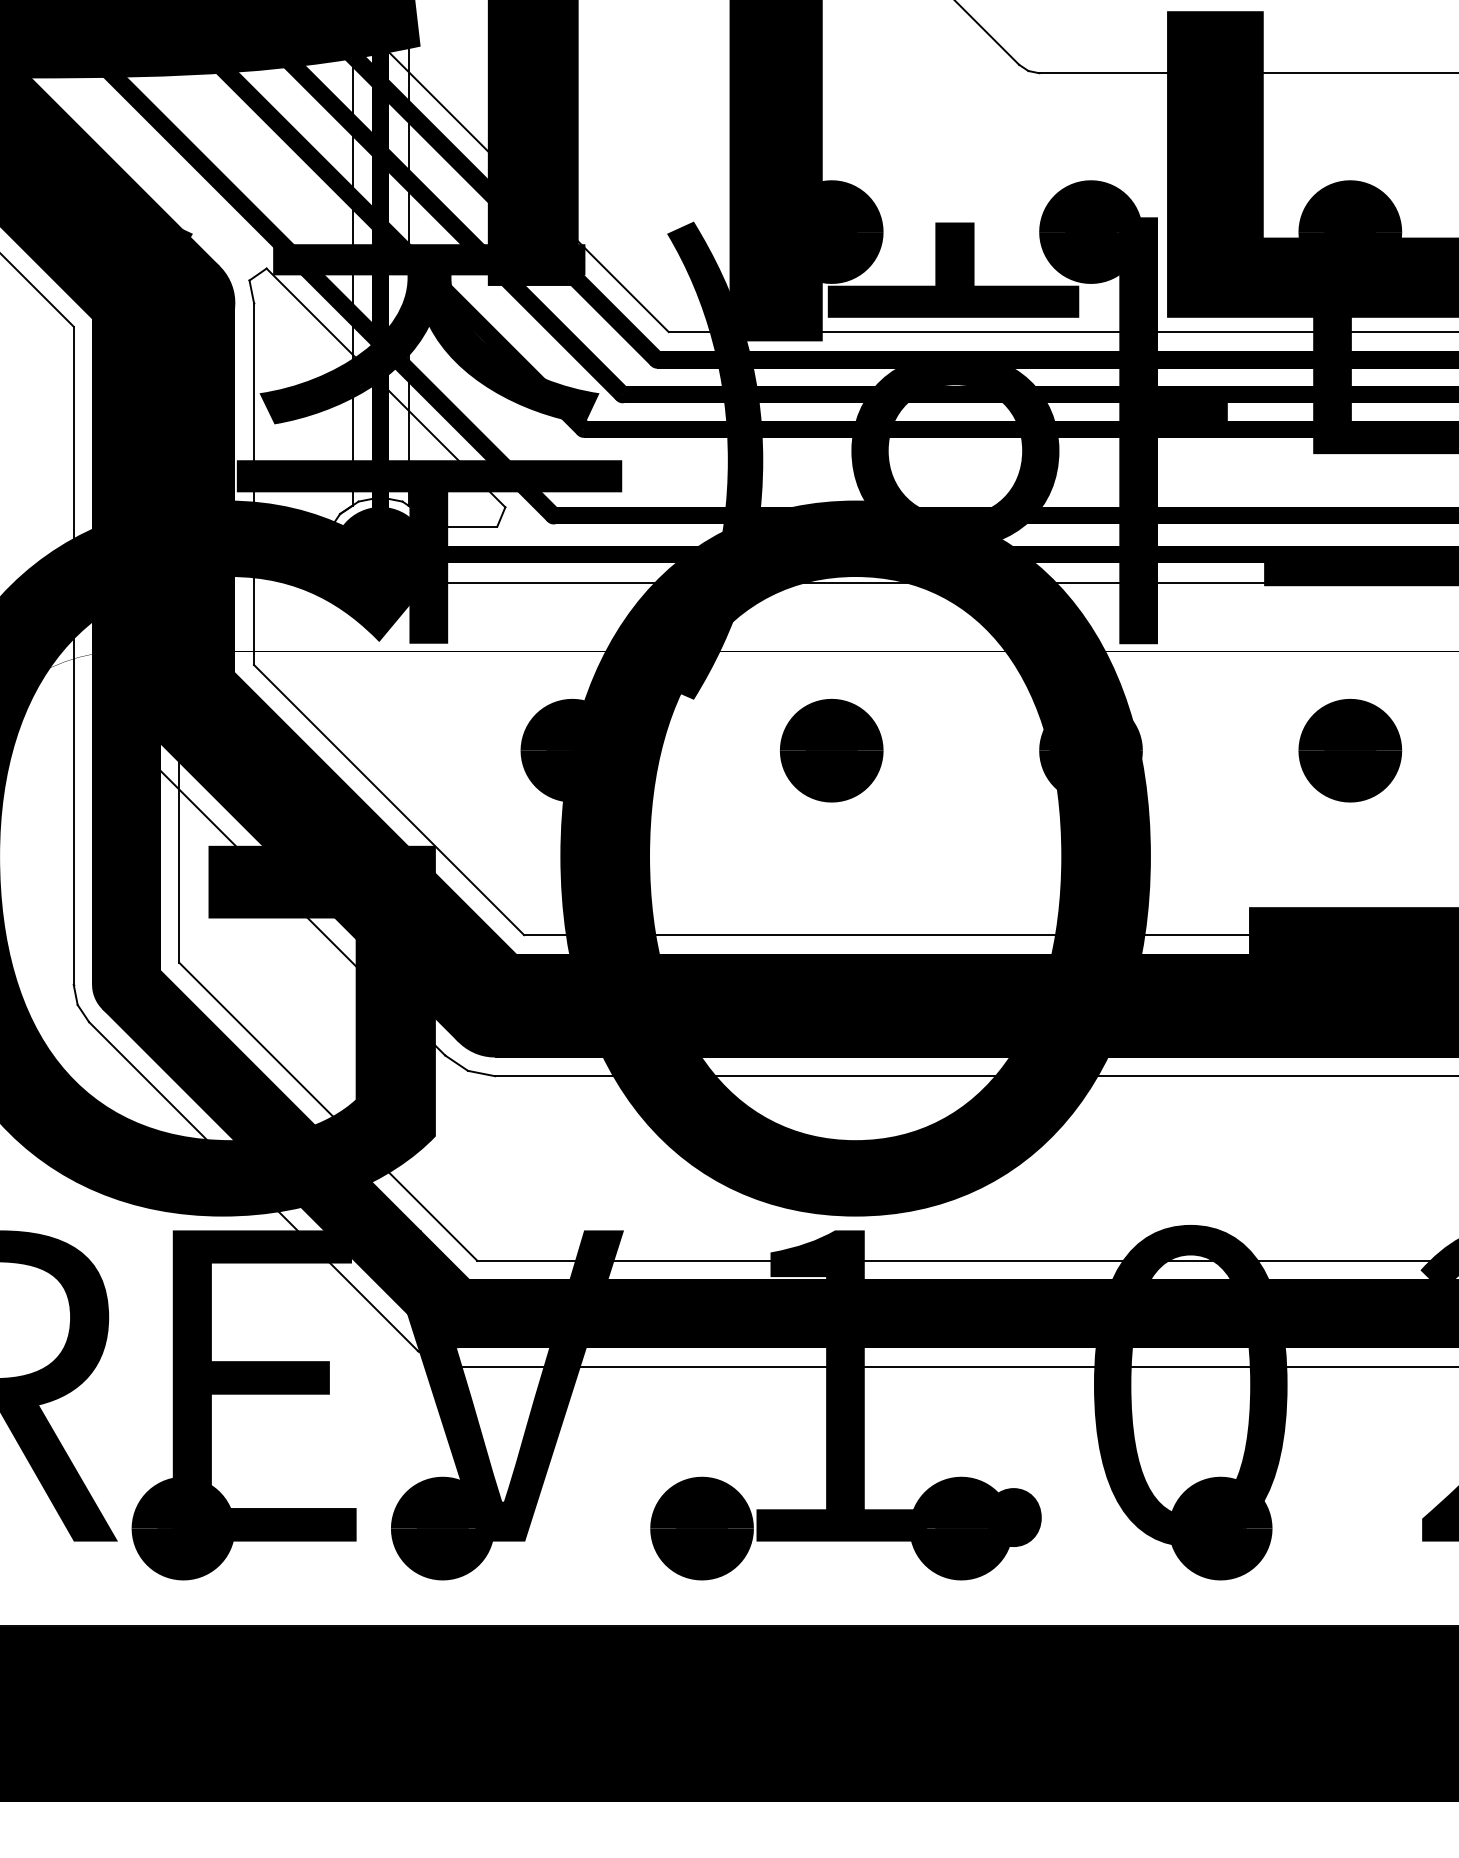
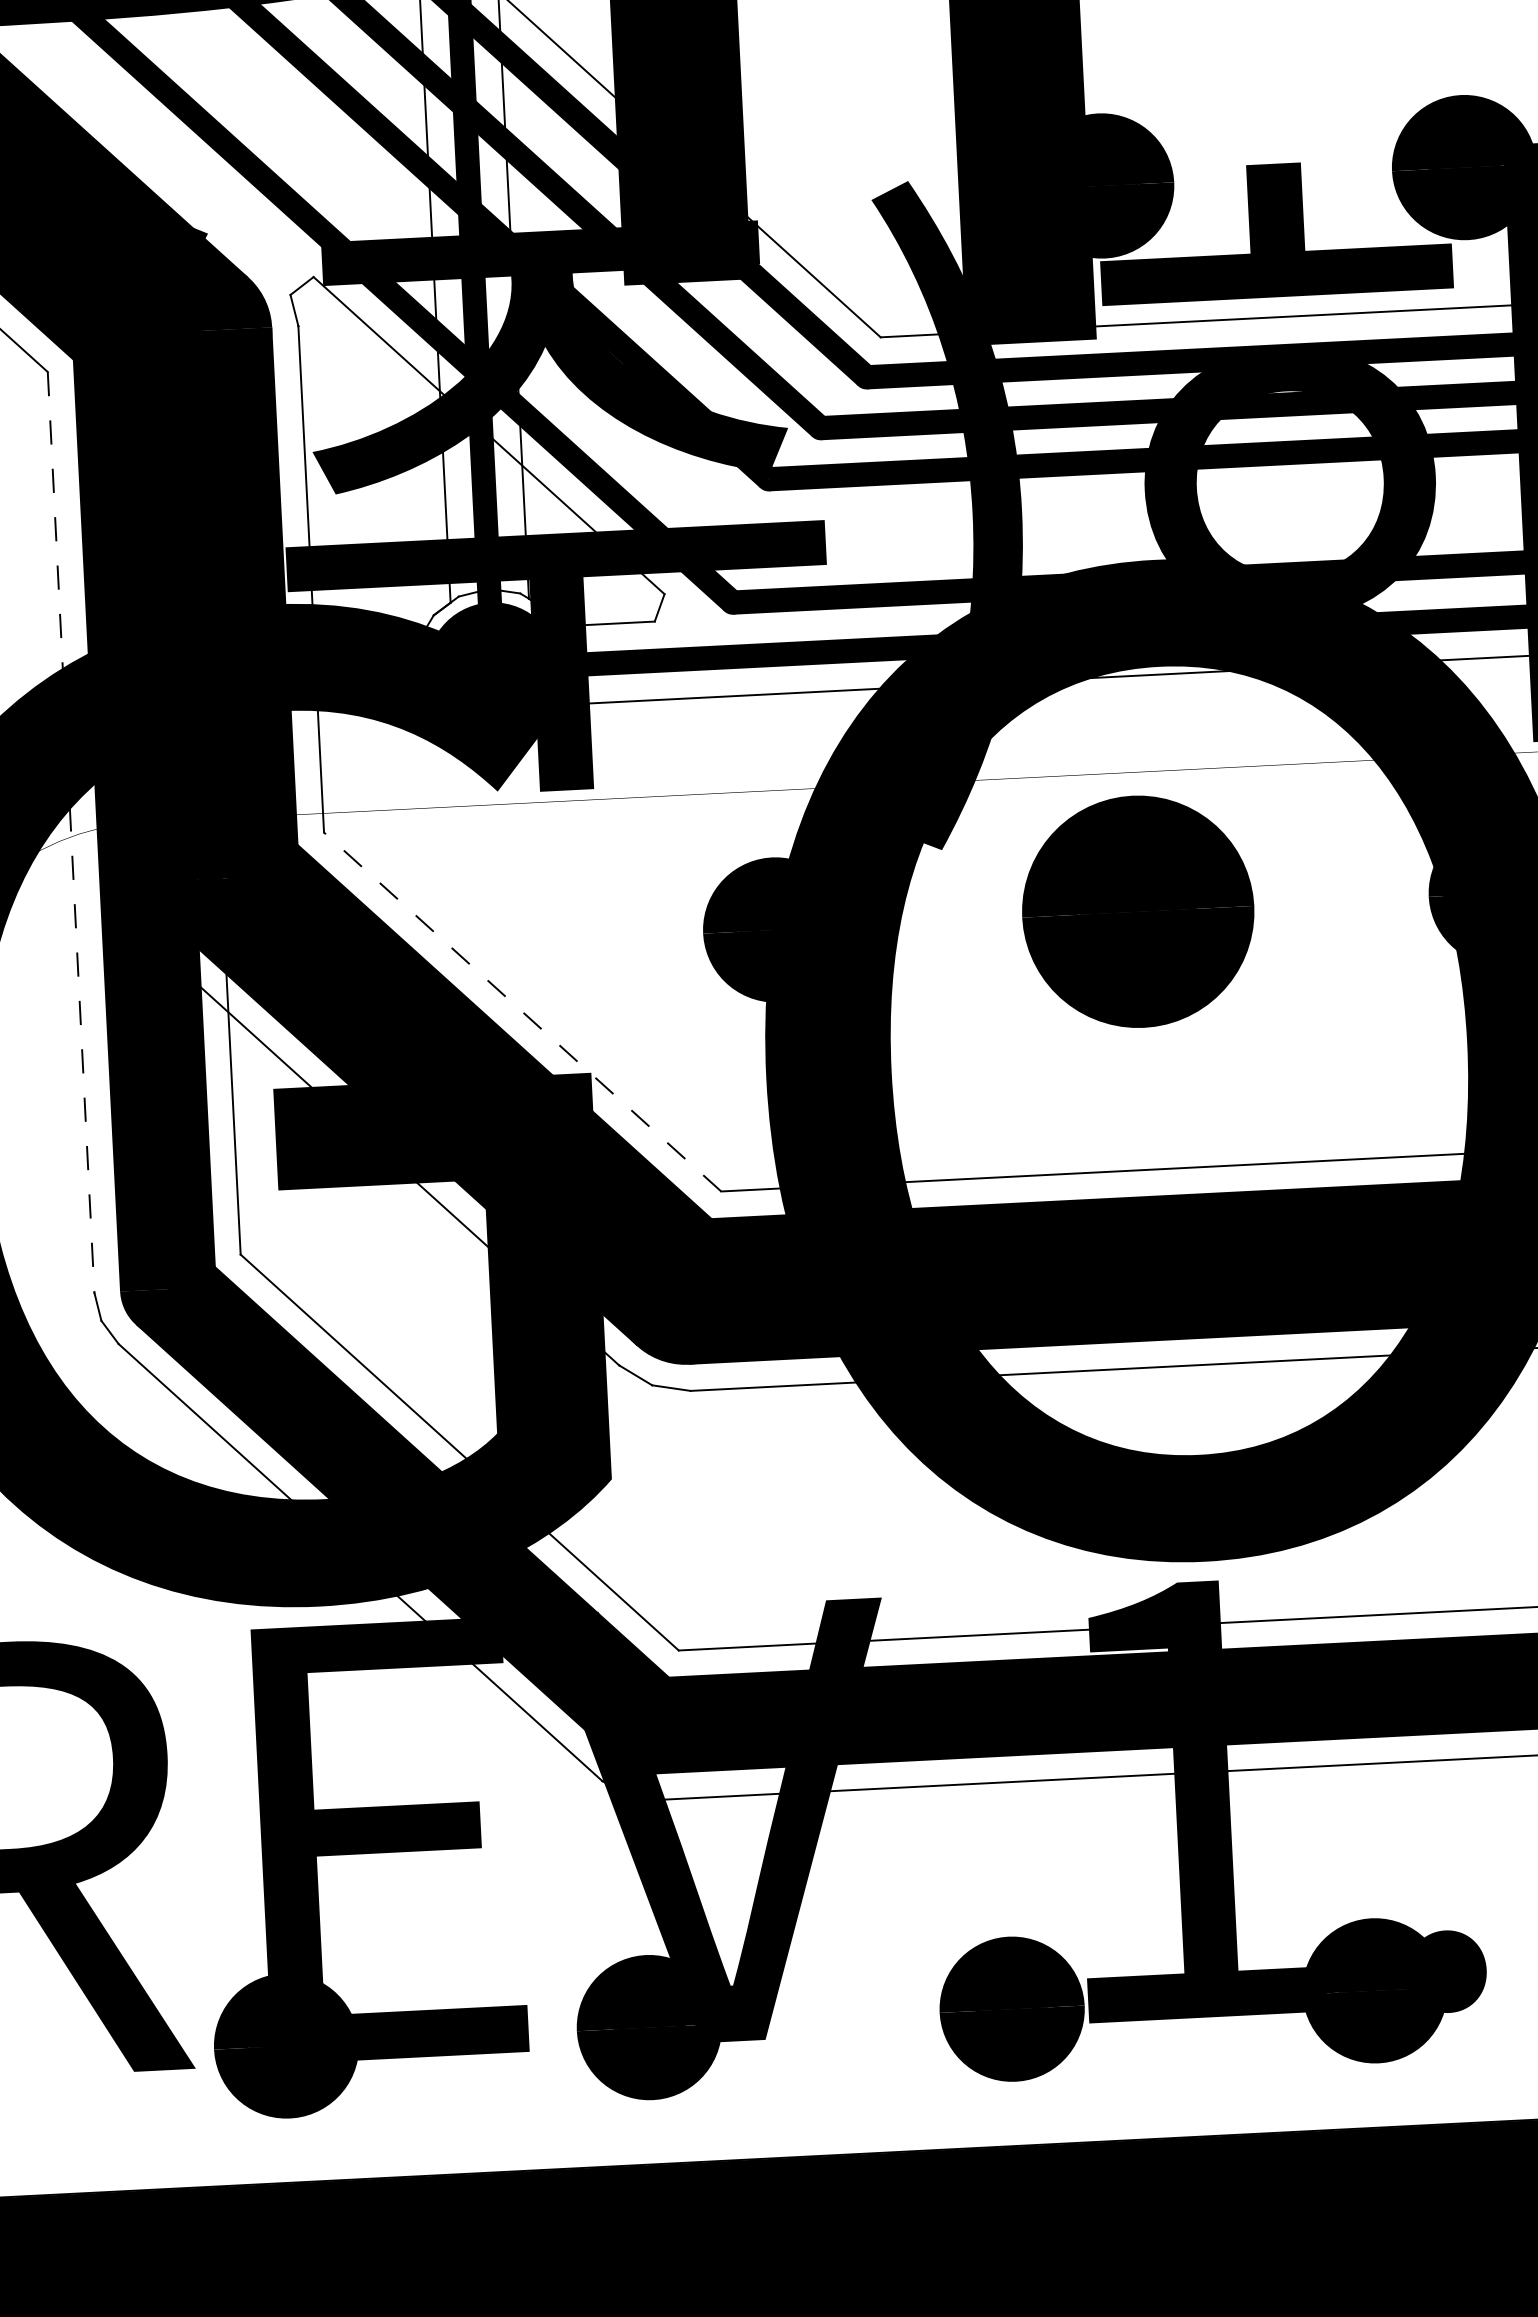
line: (73, 656) -> (70, 833), solid -> dashed
part: (831, 750) -> (1138, 911), size x1.6
line: (388, 799) -> (521, 1011), solid -> dashed

